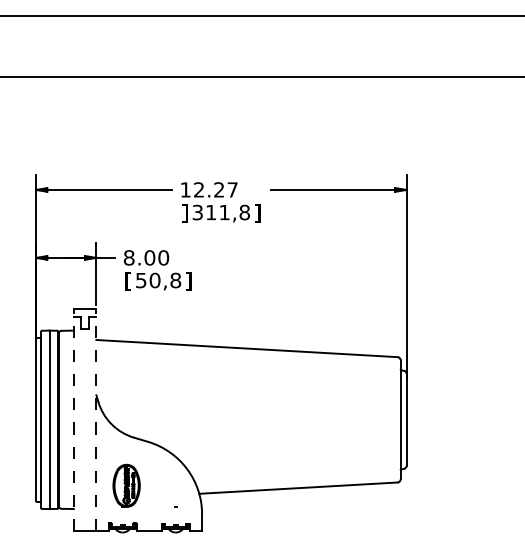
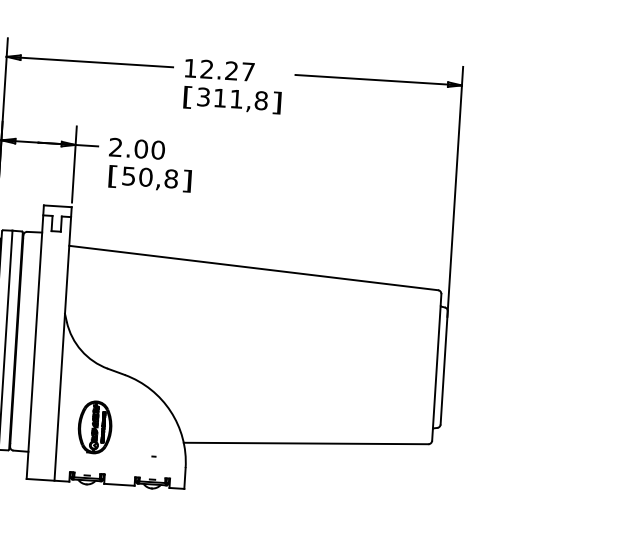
text: (184, 213) -> (187, 97), ] -> [
text: (128, 257) -> (115, 146), 8.00 -> 2.00
line: (73, 419) -> (34, 341), dashed -> solid
line: (96, 419) -> (63, 343), dashed -> solid

